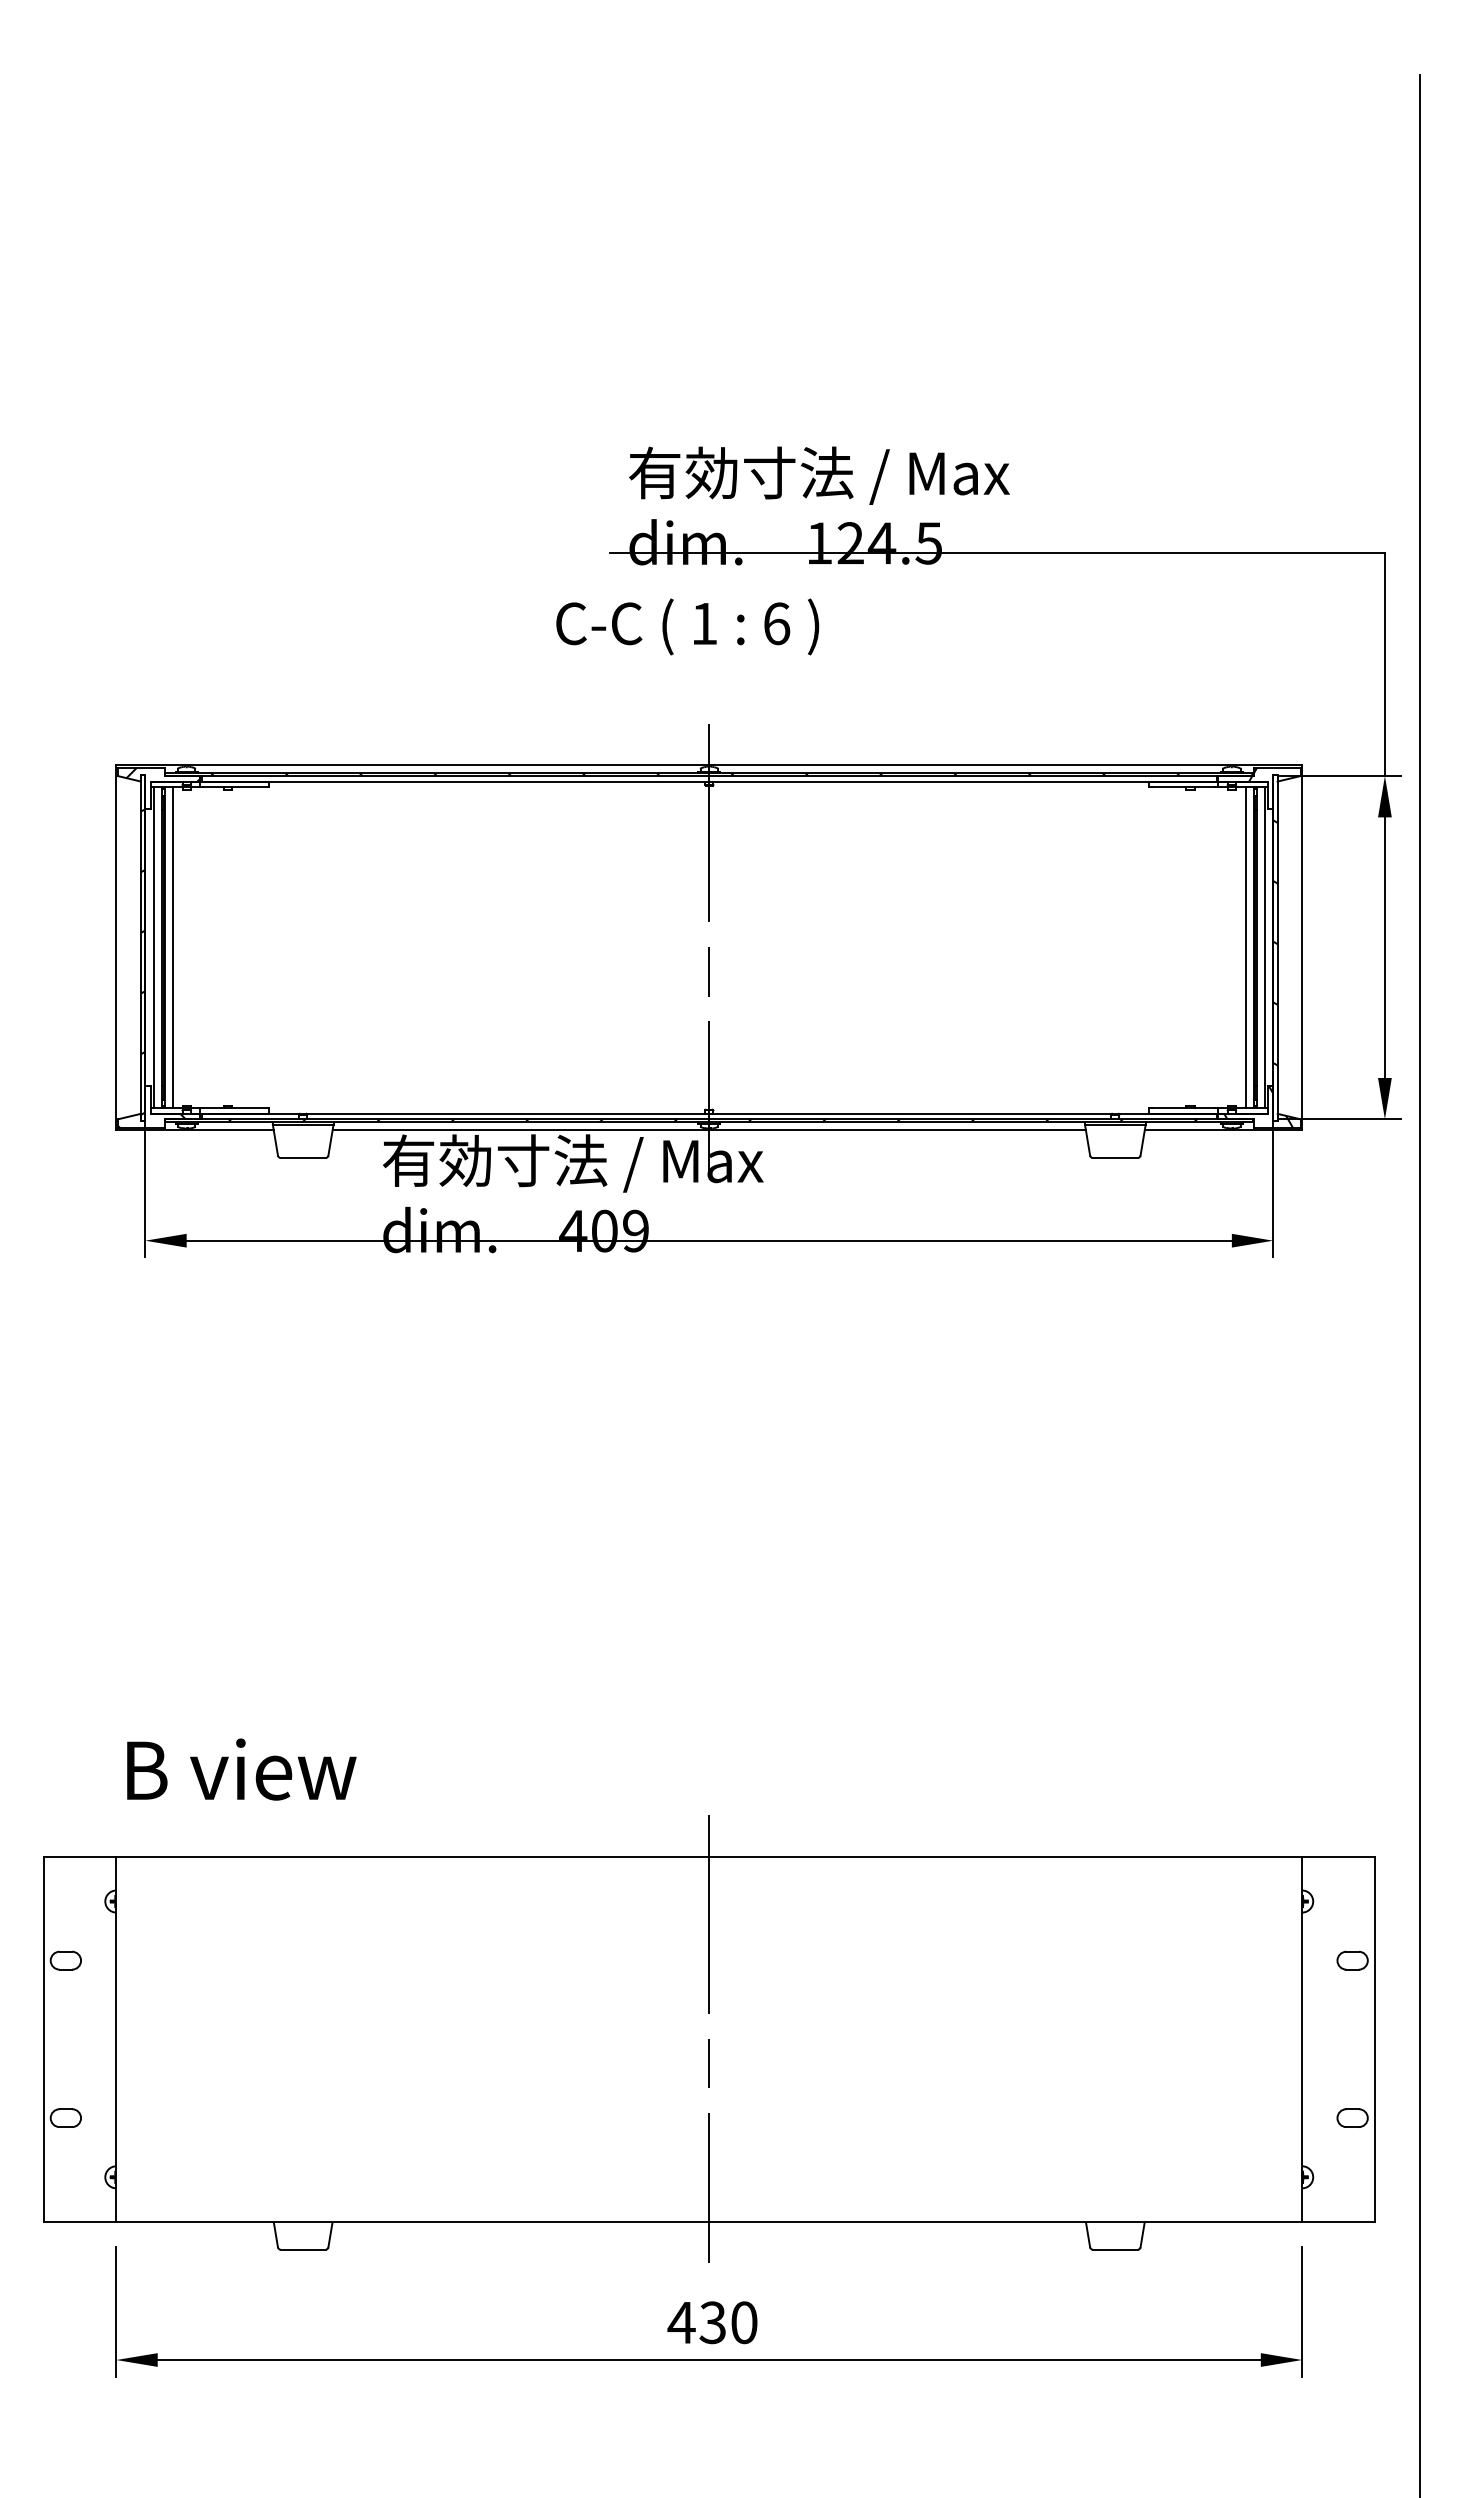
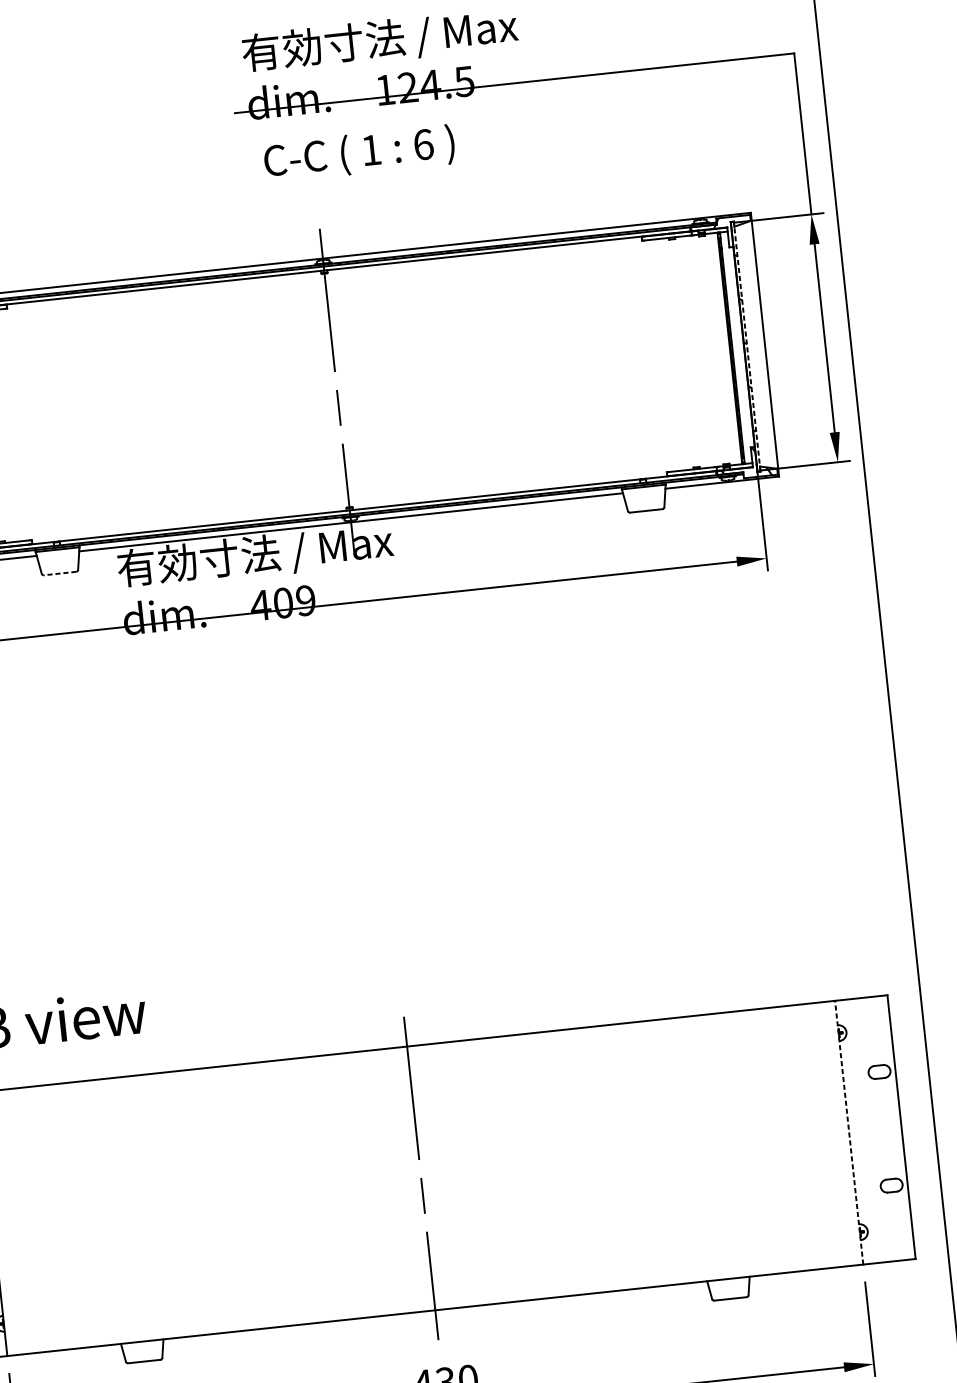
text: (687, 626) -> (359, 153), moved
line: (1245, 947) -> (724, 348), removed
line: (1264, 947) -> (737, 347), removed
line: (1277, 947) -> (747, 346), solid -> dashed
line: (302, 1157) -> (59, 573), solid -> dashed
line: (1302, 2039) -> (849, 1132), solid -> dashed

